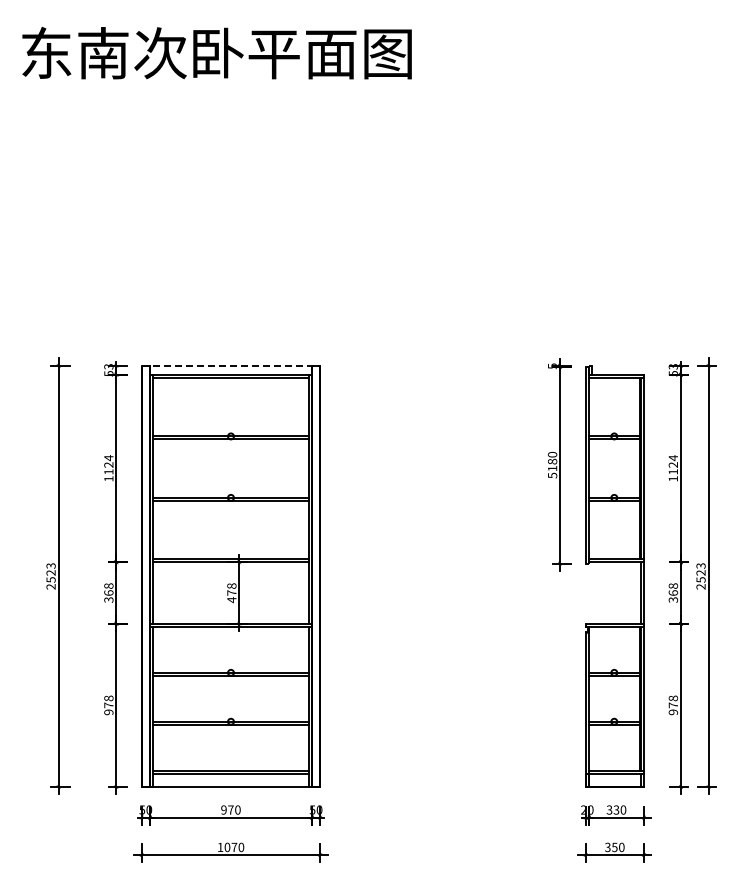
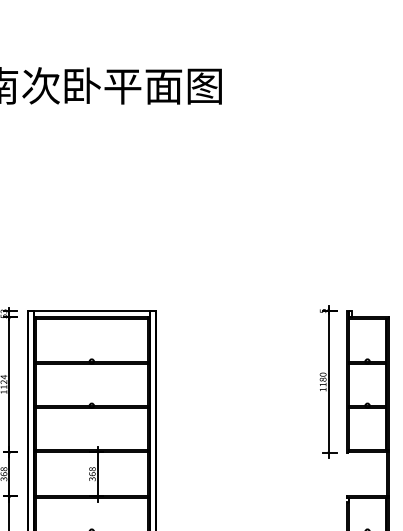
line: (231, 365) -> (92, 310), dashed -> solid
text: (552, 475) -> (323, 389), 5180 -> 1180
text: (231, 596) -> (92, 476), 478 -> 368

